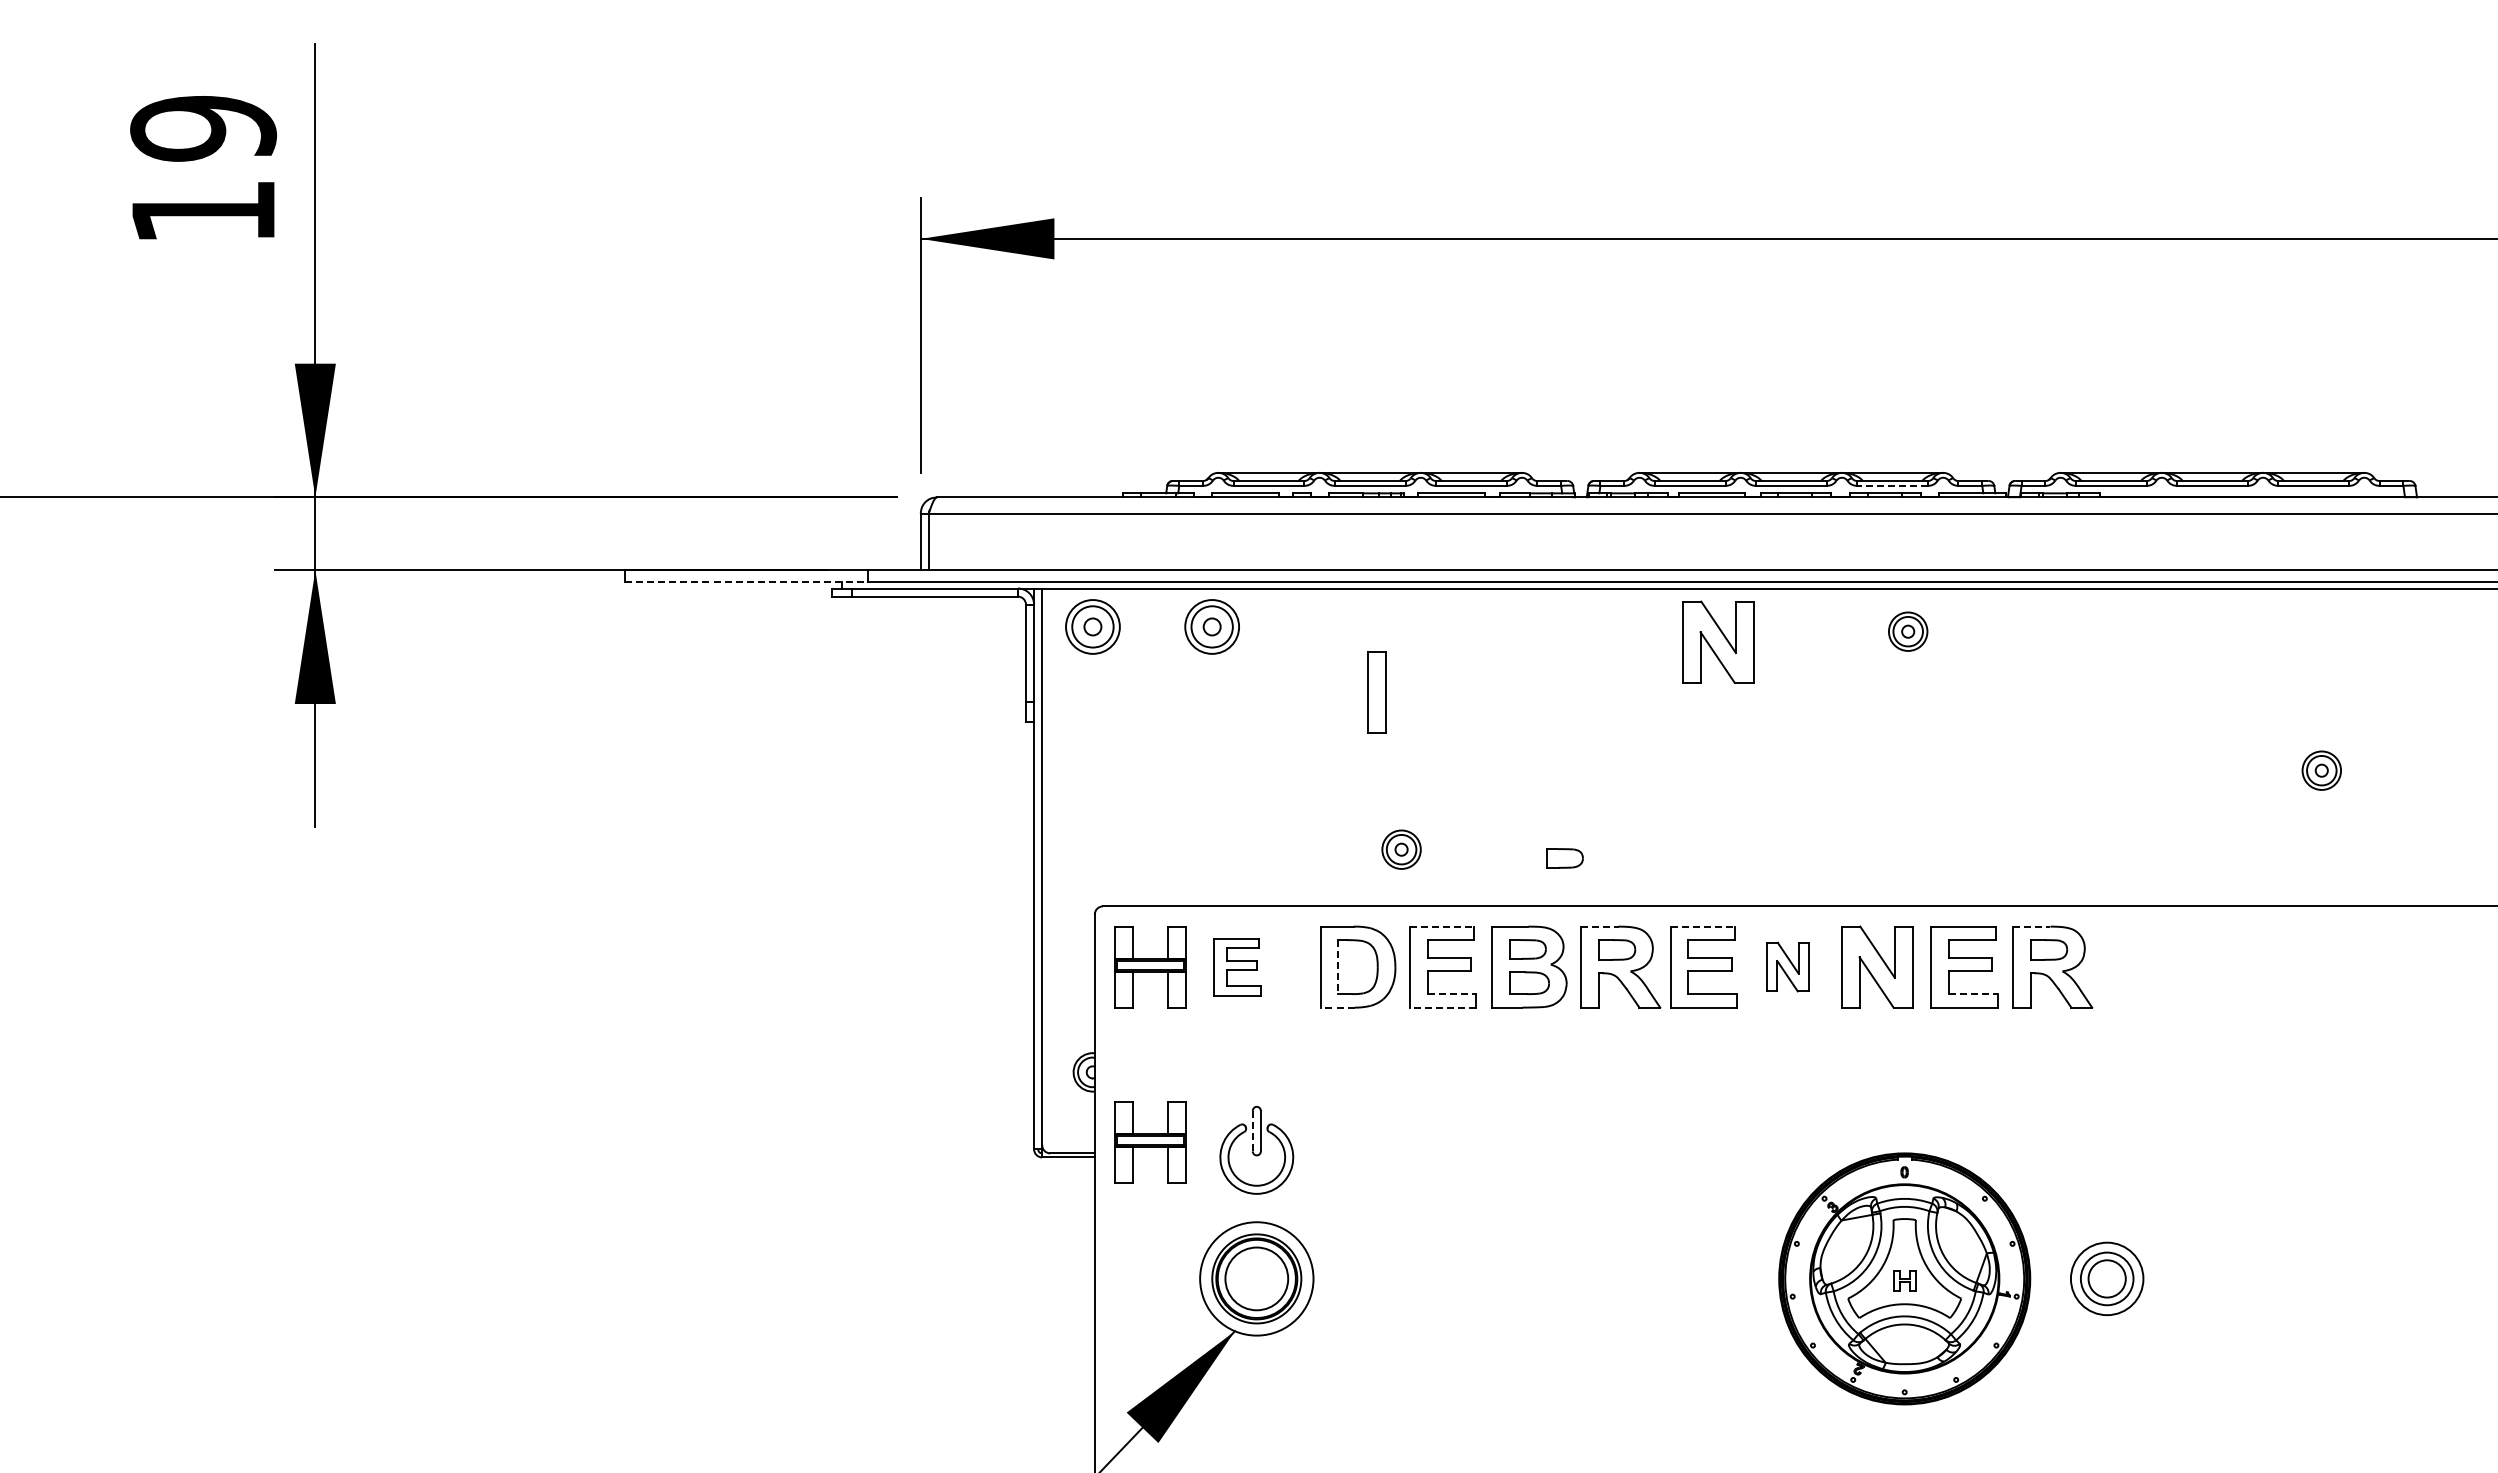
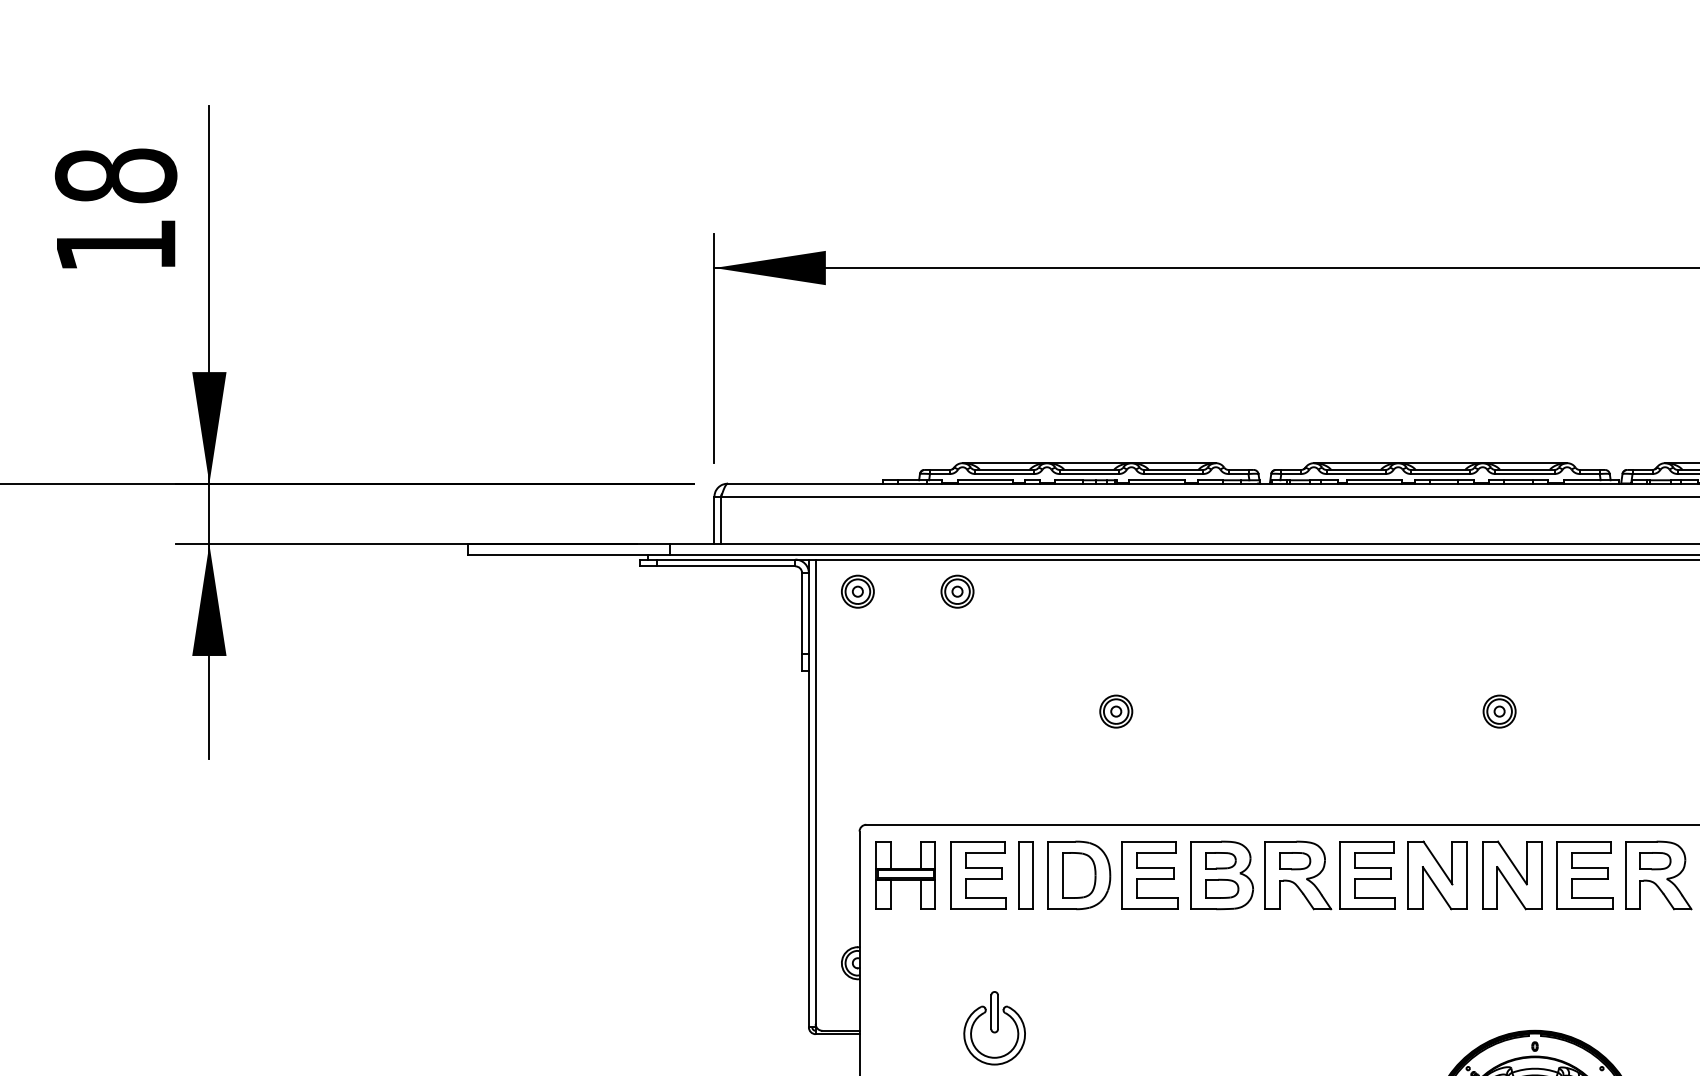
text: (203, 128) -> (116, 175), 19 -> 18
line: (1892, 485) -> (1524, 473), dashed -> solid
line: (747, 582) -> (569, 554), dashed -> solid
part: (1092, 626) -> (857, 591), size x0.71
part: (1212, 626) -> (957, 591), size x0.71
part: (1908, 631) -> (1499, 711), moved
part: (1718, 641) -> (1379, 603), removed
part: (1376, 692) -> (1025, 875), moved
part: (1401, 849) -> (1116, 711), moved
part: (1564, 858) -> (1251, 784), removed
line: (1442, 926) -> (1149, 841), dashed -> solid
line: (1599, 926) -> (1280, 841), dashed -> solid
line: (1703, 926) -> (1367, 841), dashed -> solid
line: (2031, 926) -> (1640, 841), dashed -> solid
part: (1787, 966) -> (1437, 874), size x1.67
part: (1237, 967) -> (978, 875), size x1.43
line: (1338, 967) -> (1062, 875), dashed -> solid
line: (1452, 994) -> (1157, 898), dashed -> solid
line: (1973, 994) -> (1592, 898), dashed -> solid
line: (1337, 1007) -> (1061, 909), dashed -> solid
line: (1442, 1007) -> (1149, 909), dashed -> solid
line: (1252, 1131) -> (991, 1012), dashed -> solid
part: (1150, 1142) -> (905, 1021), removed

